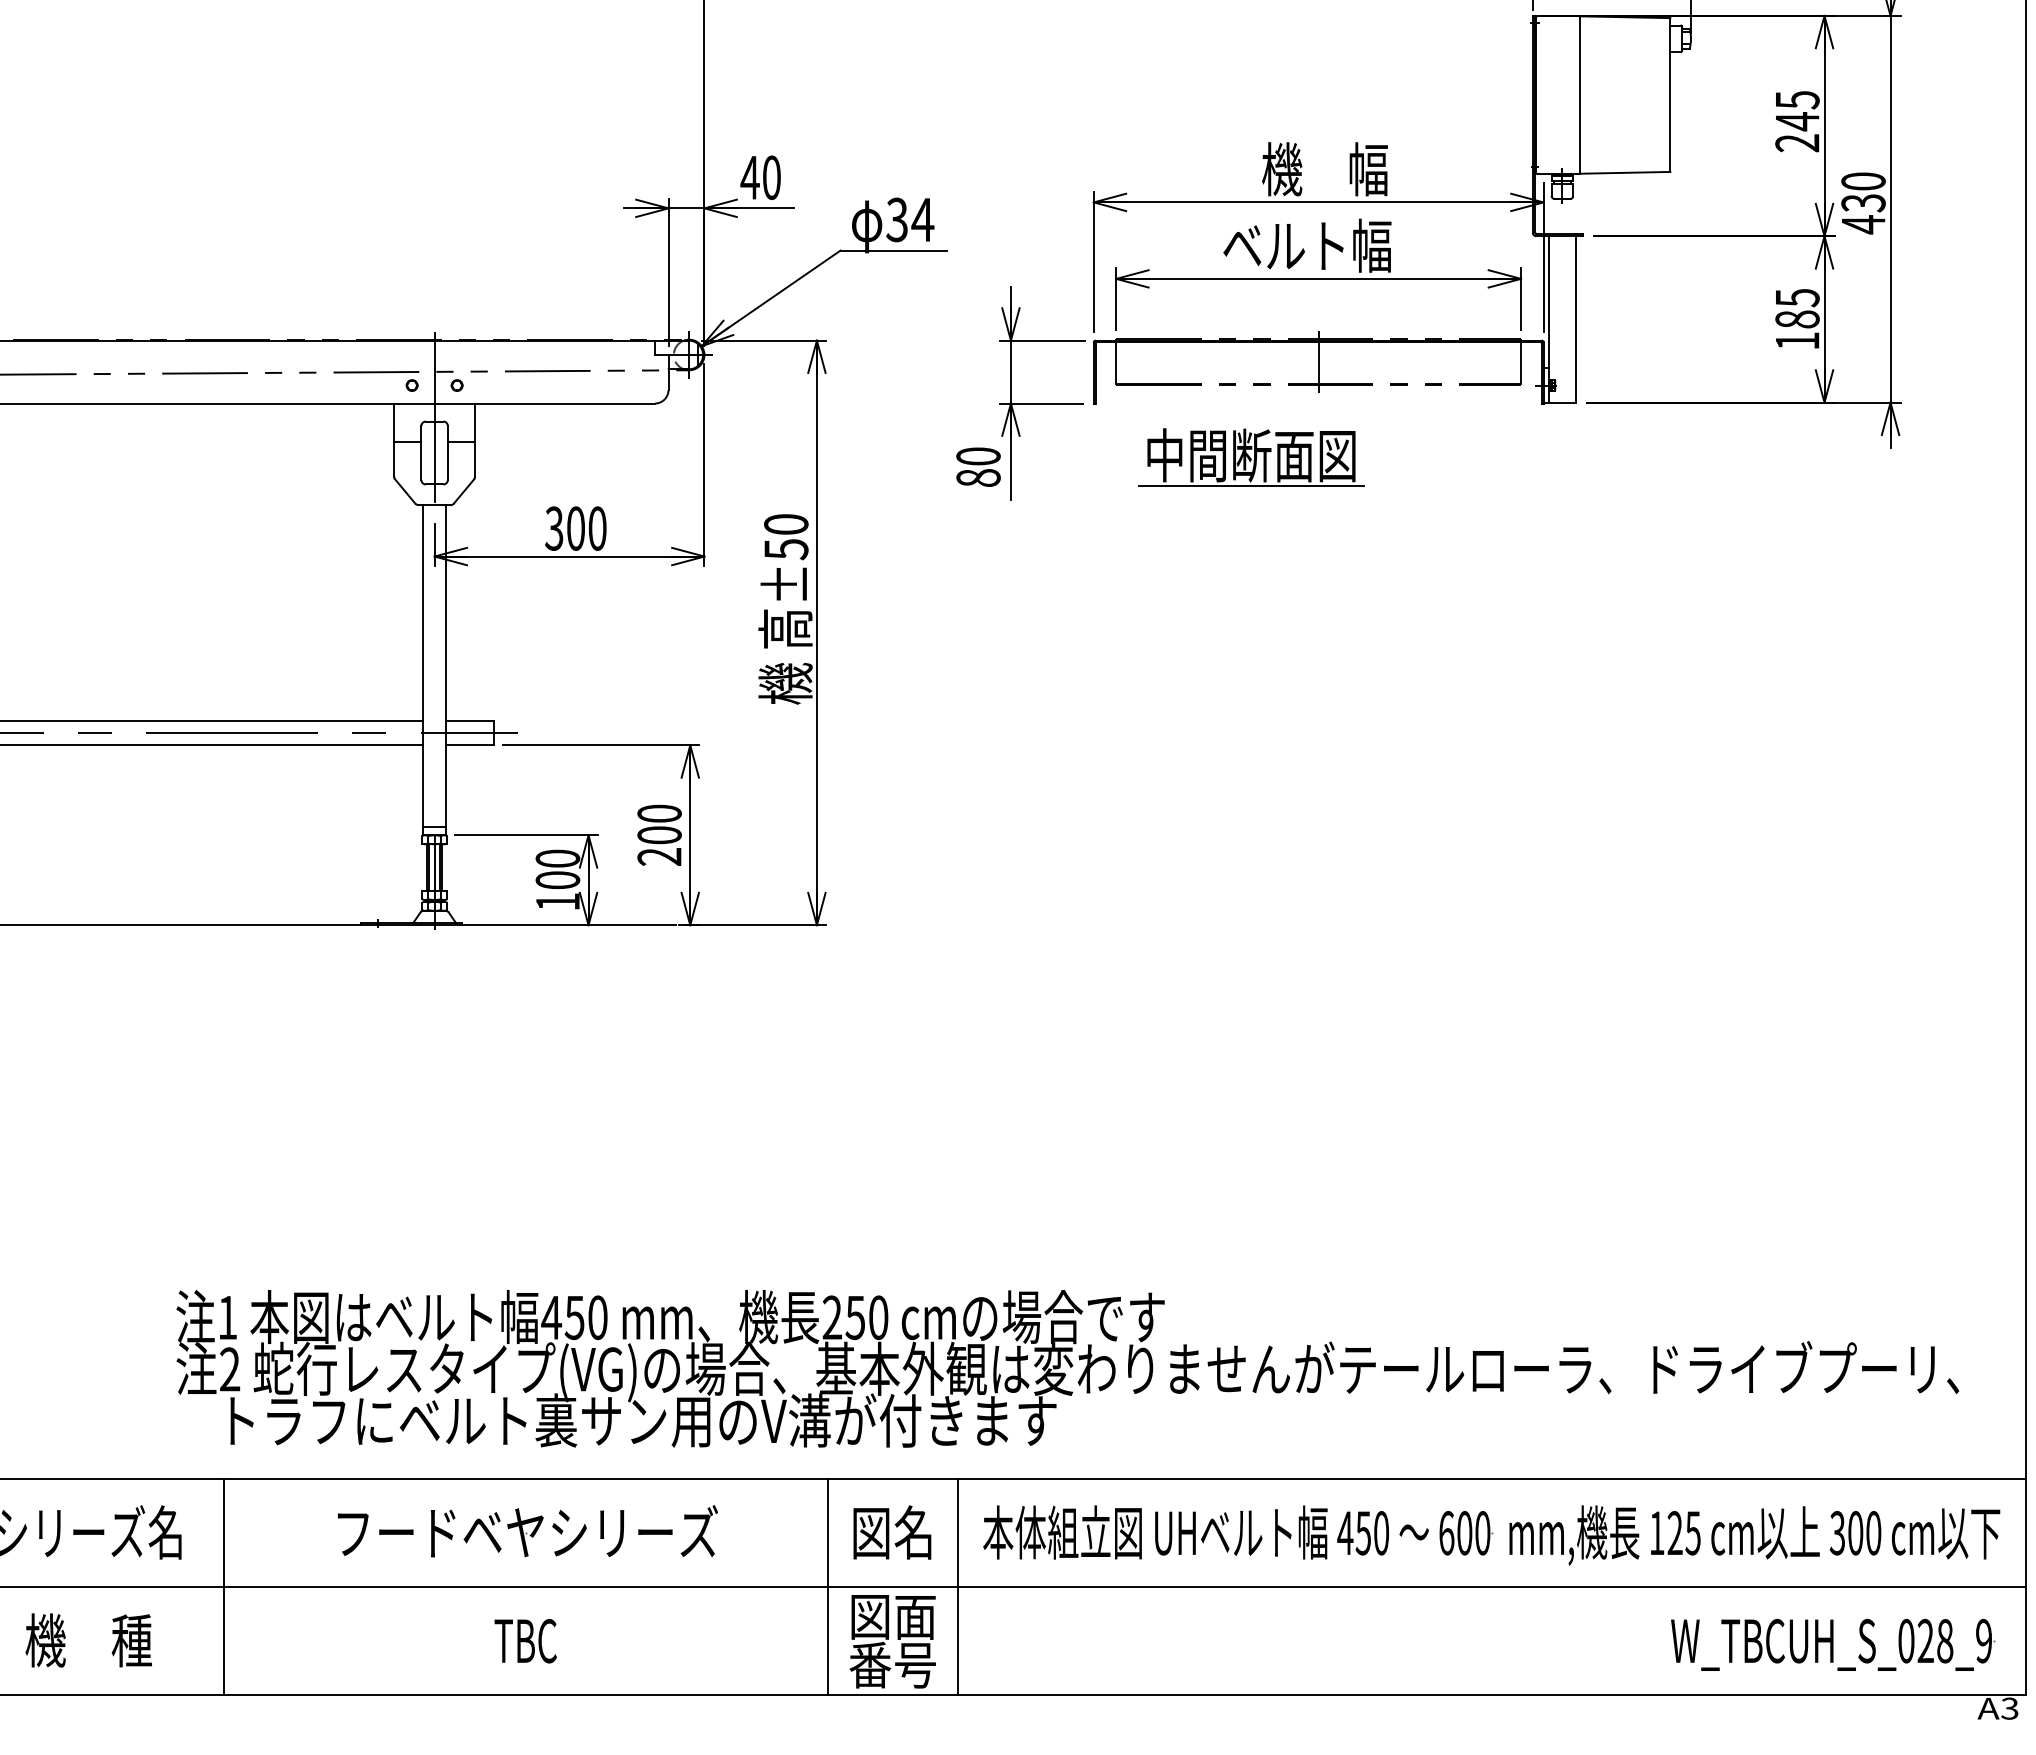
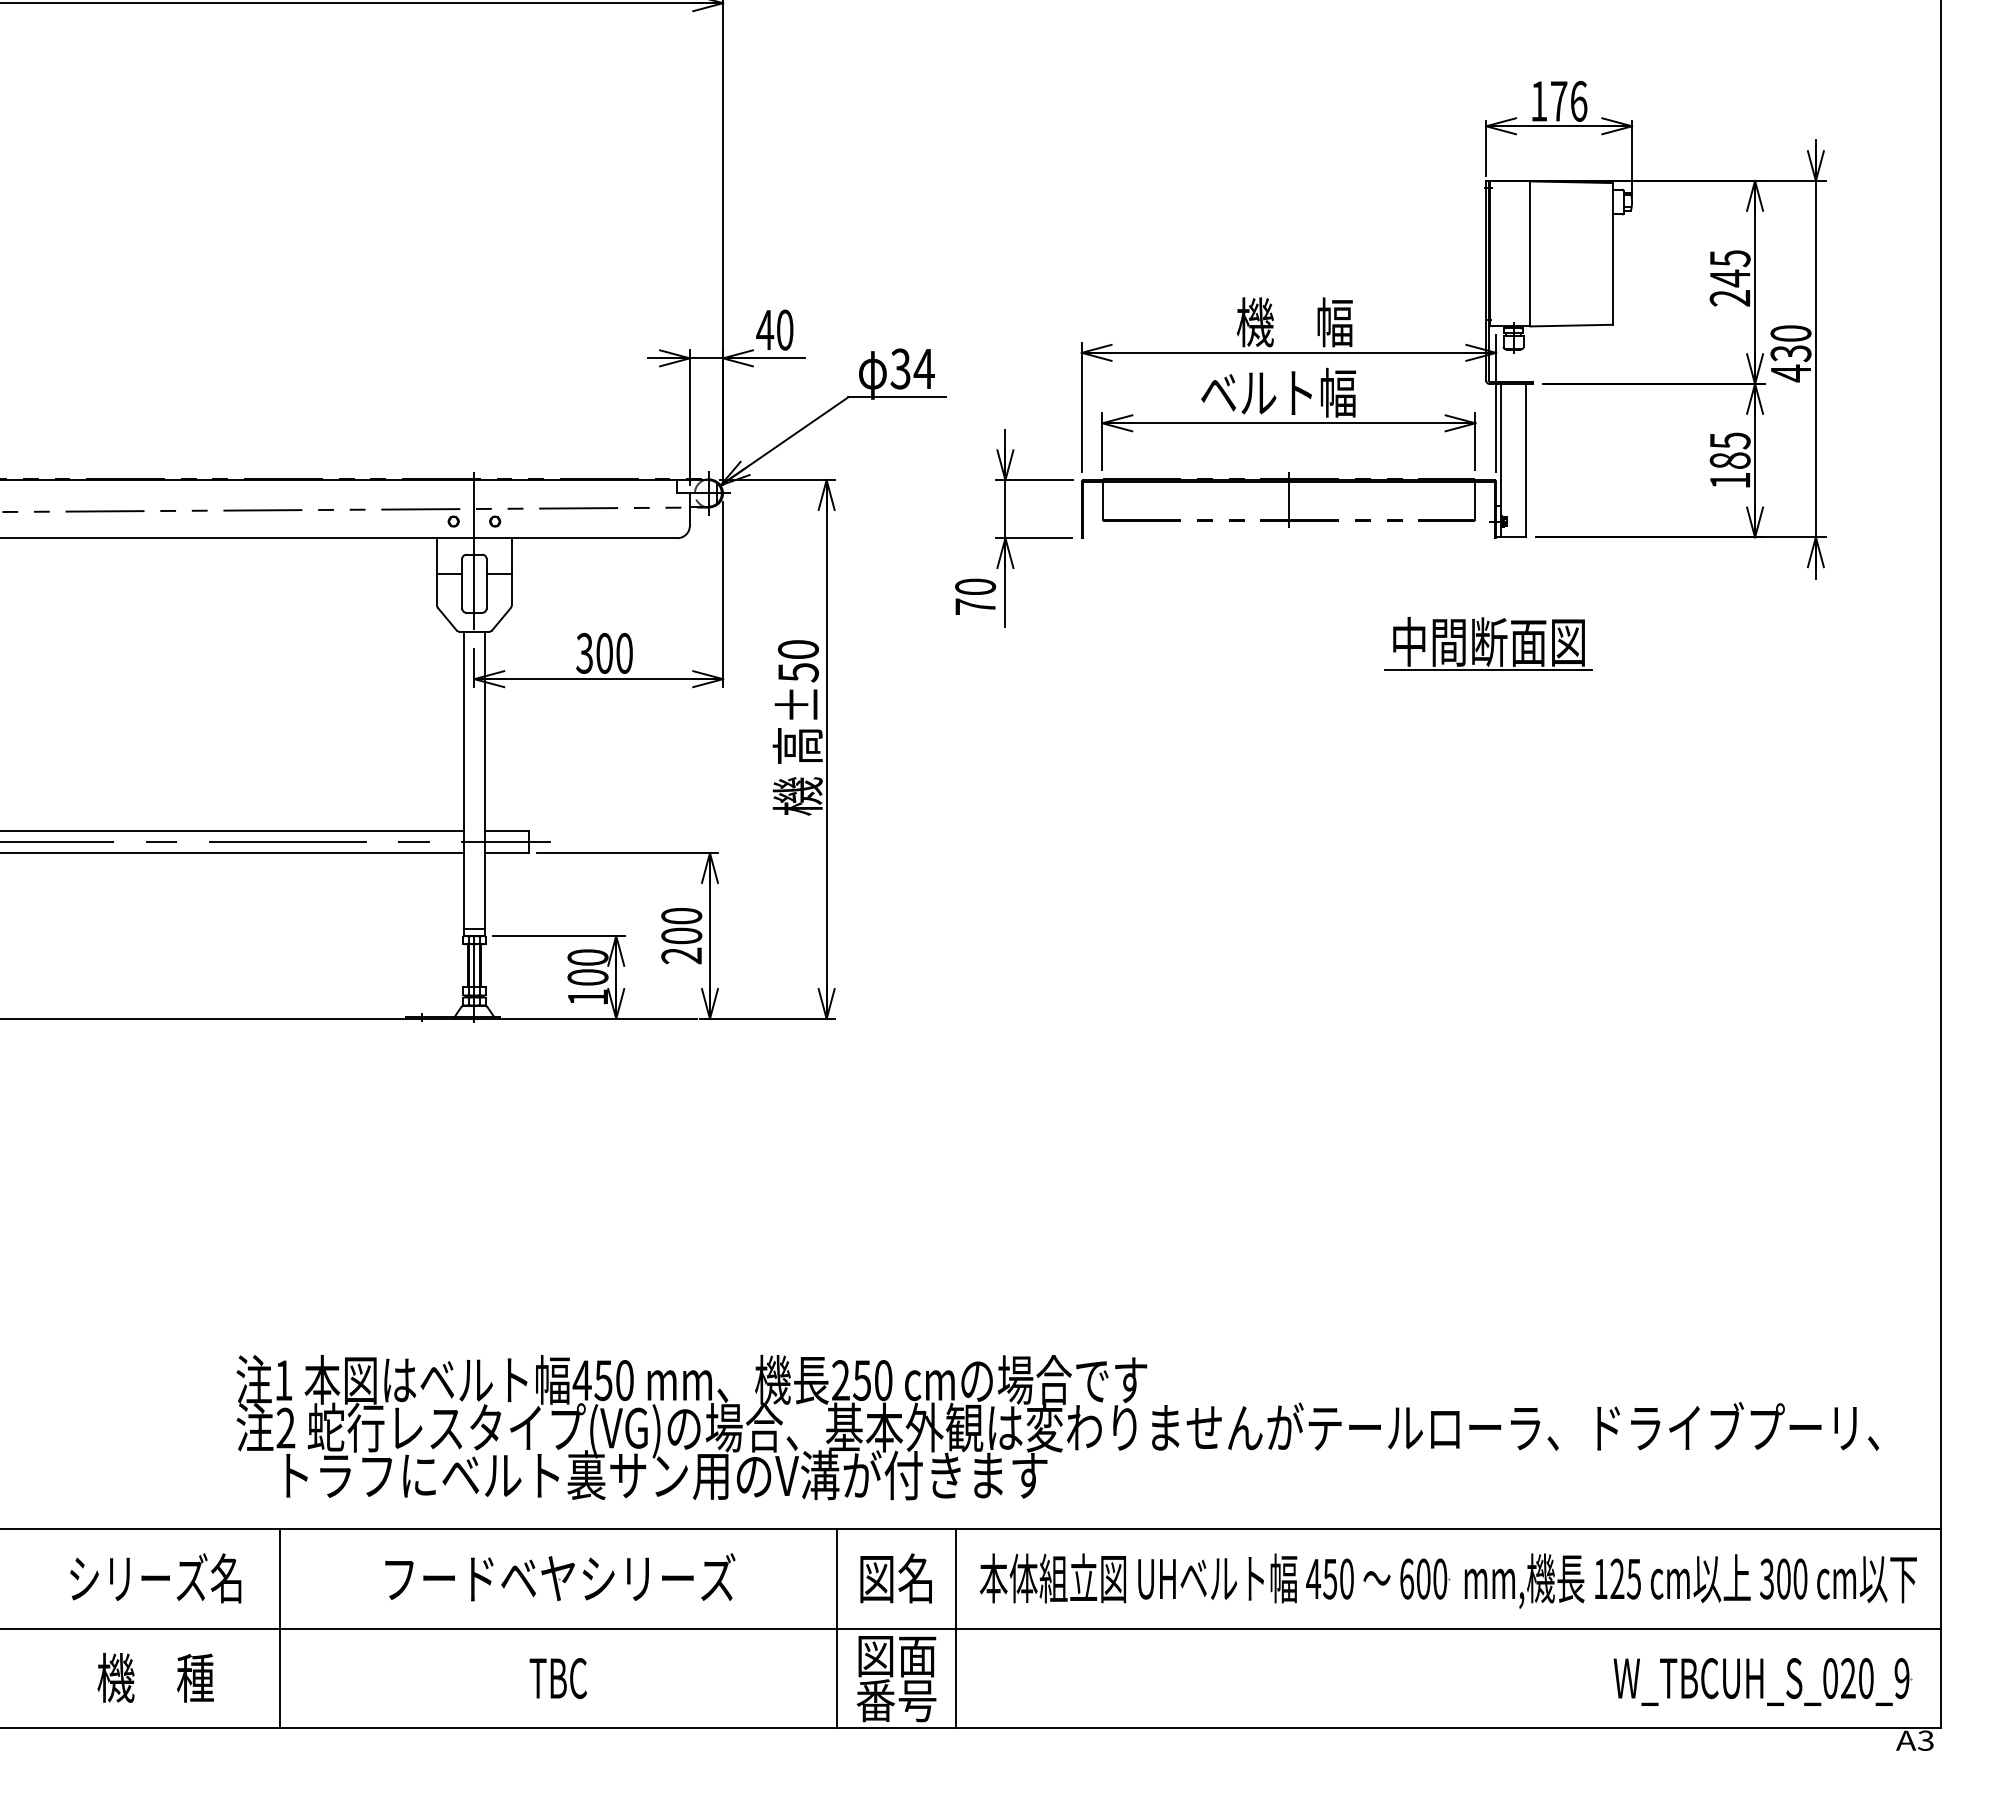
part: (1250, 457) -> (1488, 643), moved
text: (978, 477) -> (975, 606), 80 -> 70
text: (1945, 1641) -> (1866, 1678), W_TBCUH_S_028_9 -> W_TBCUH_S_020_9

